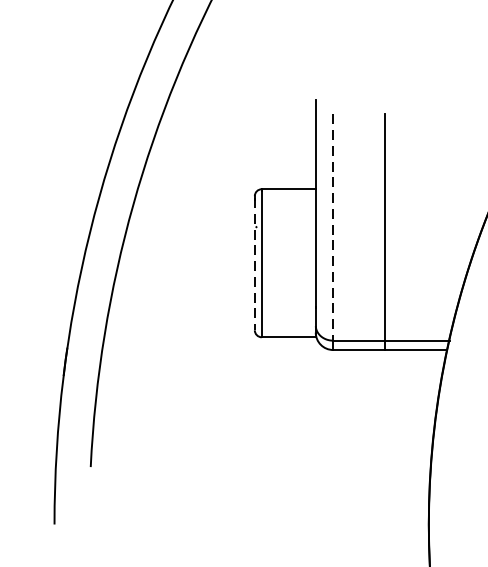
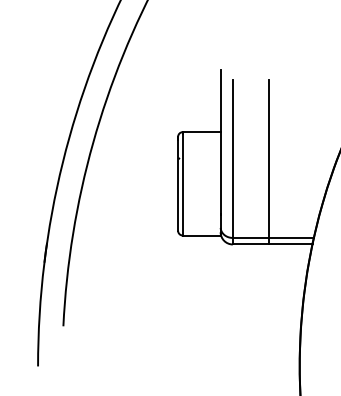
line: (332, 228) -> (232, 159), dashed -> solid
line: (255, 265) -> (178, 185), dashed -> solid

